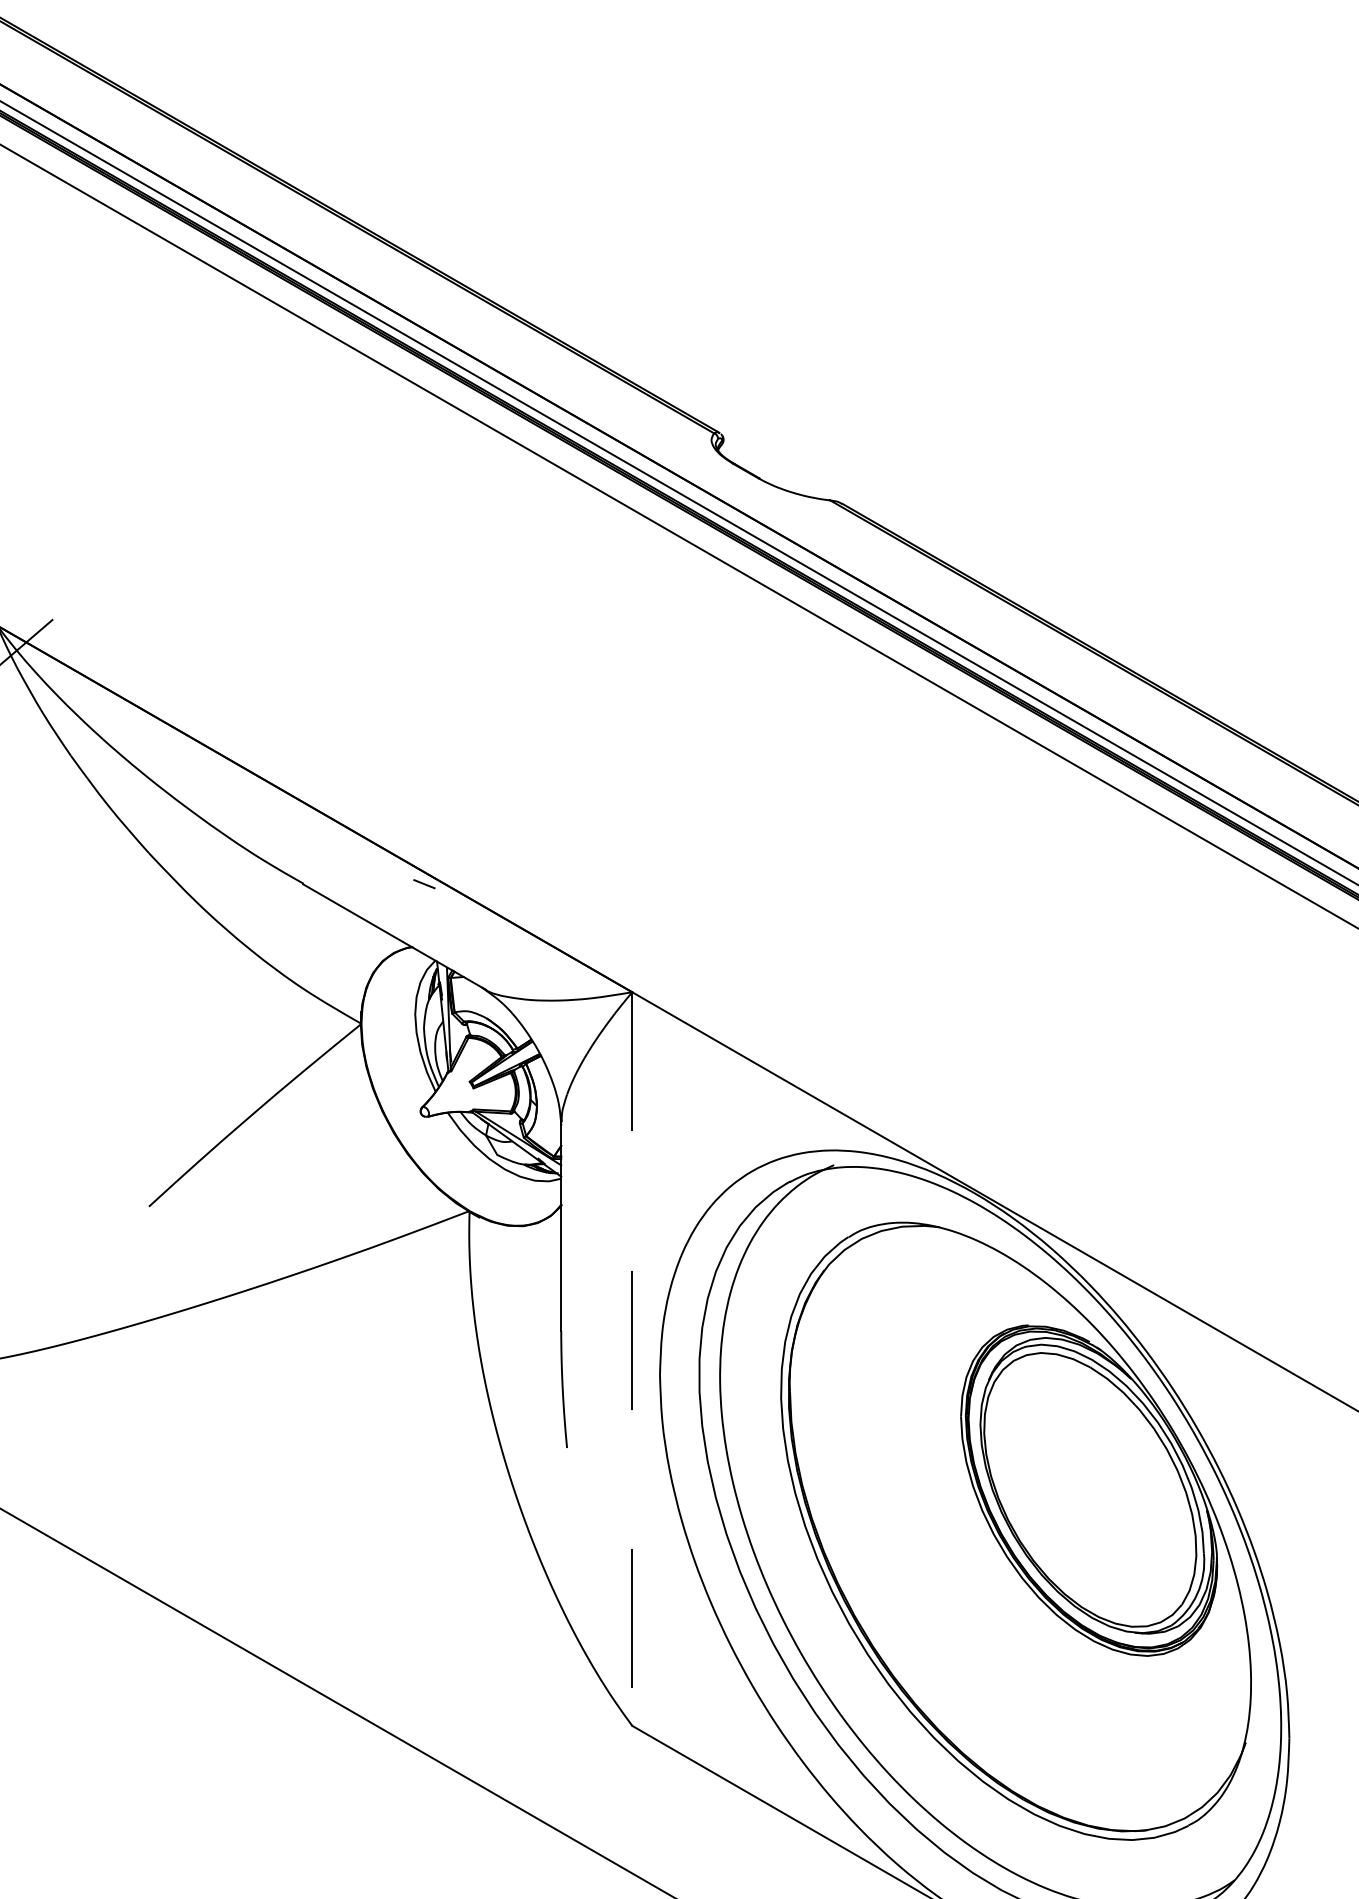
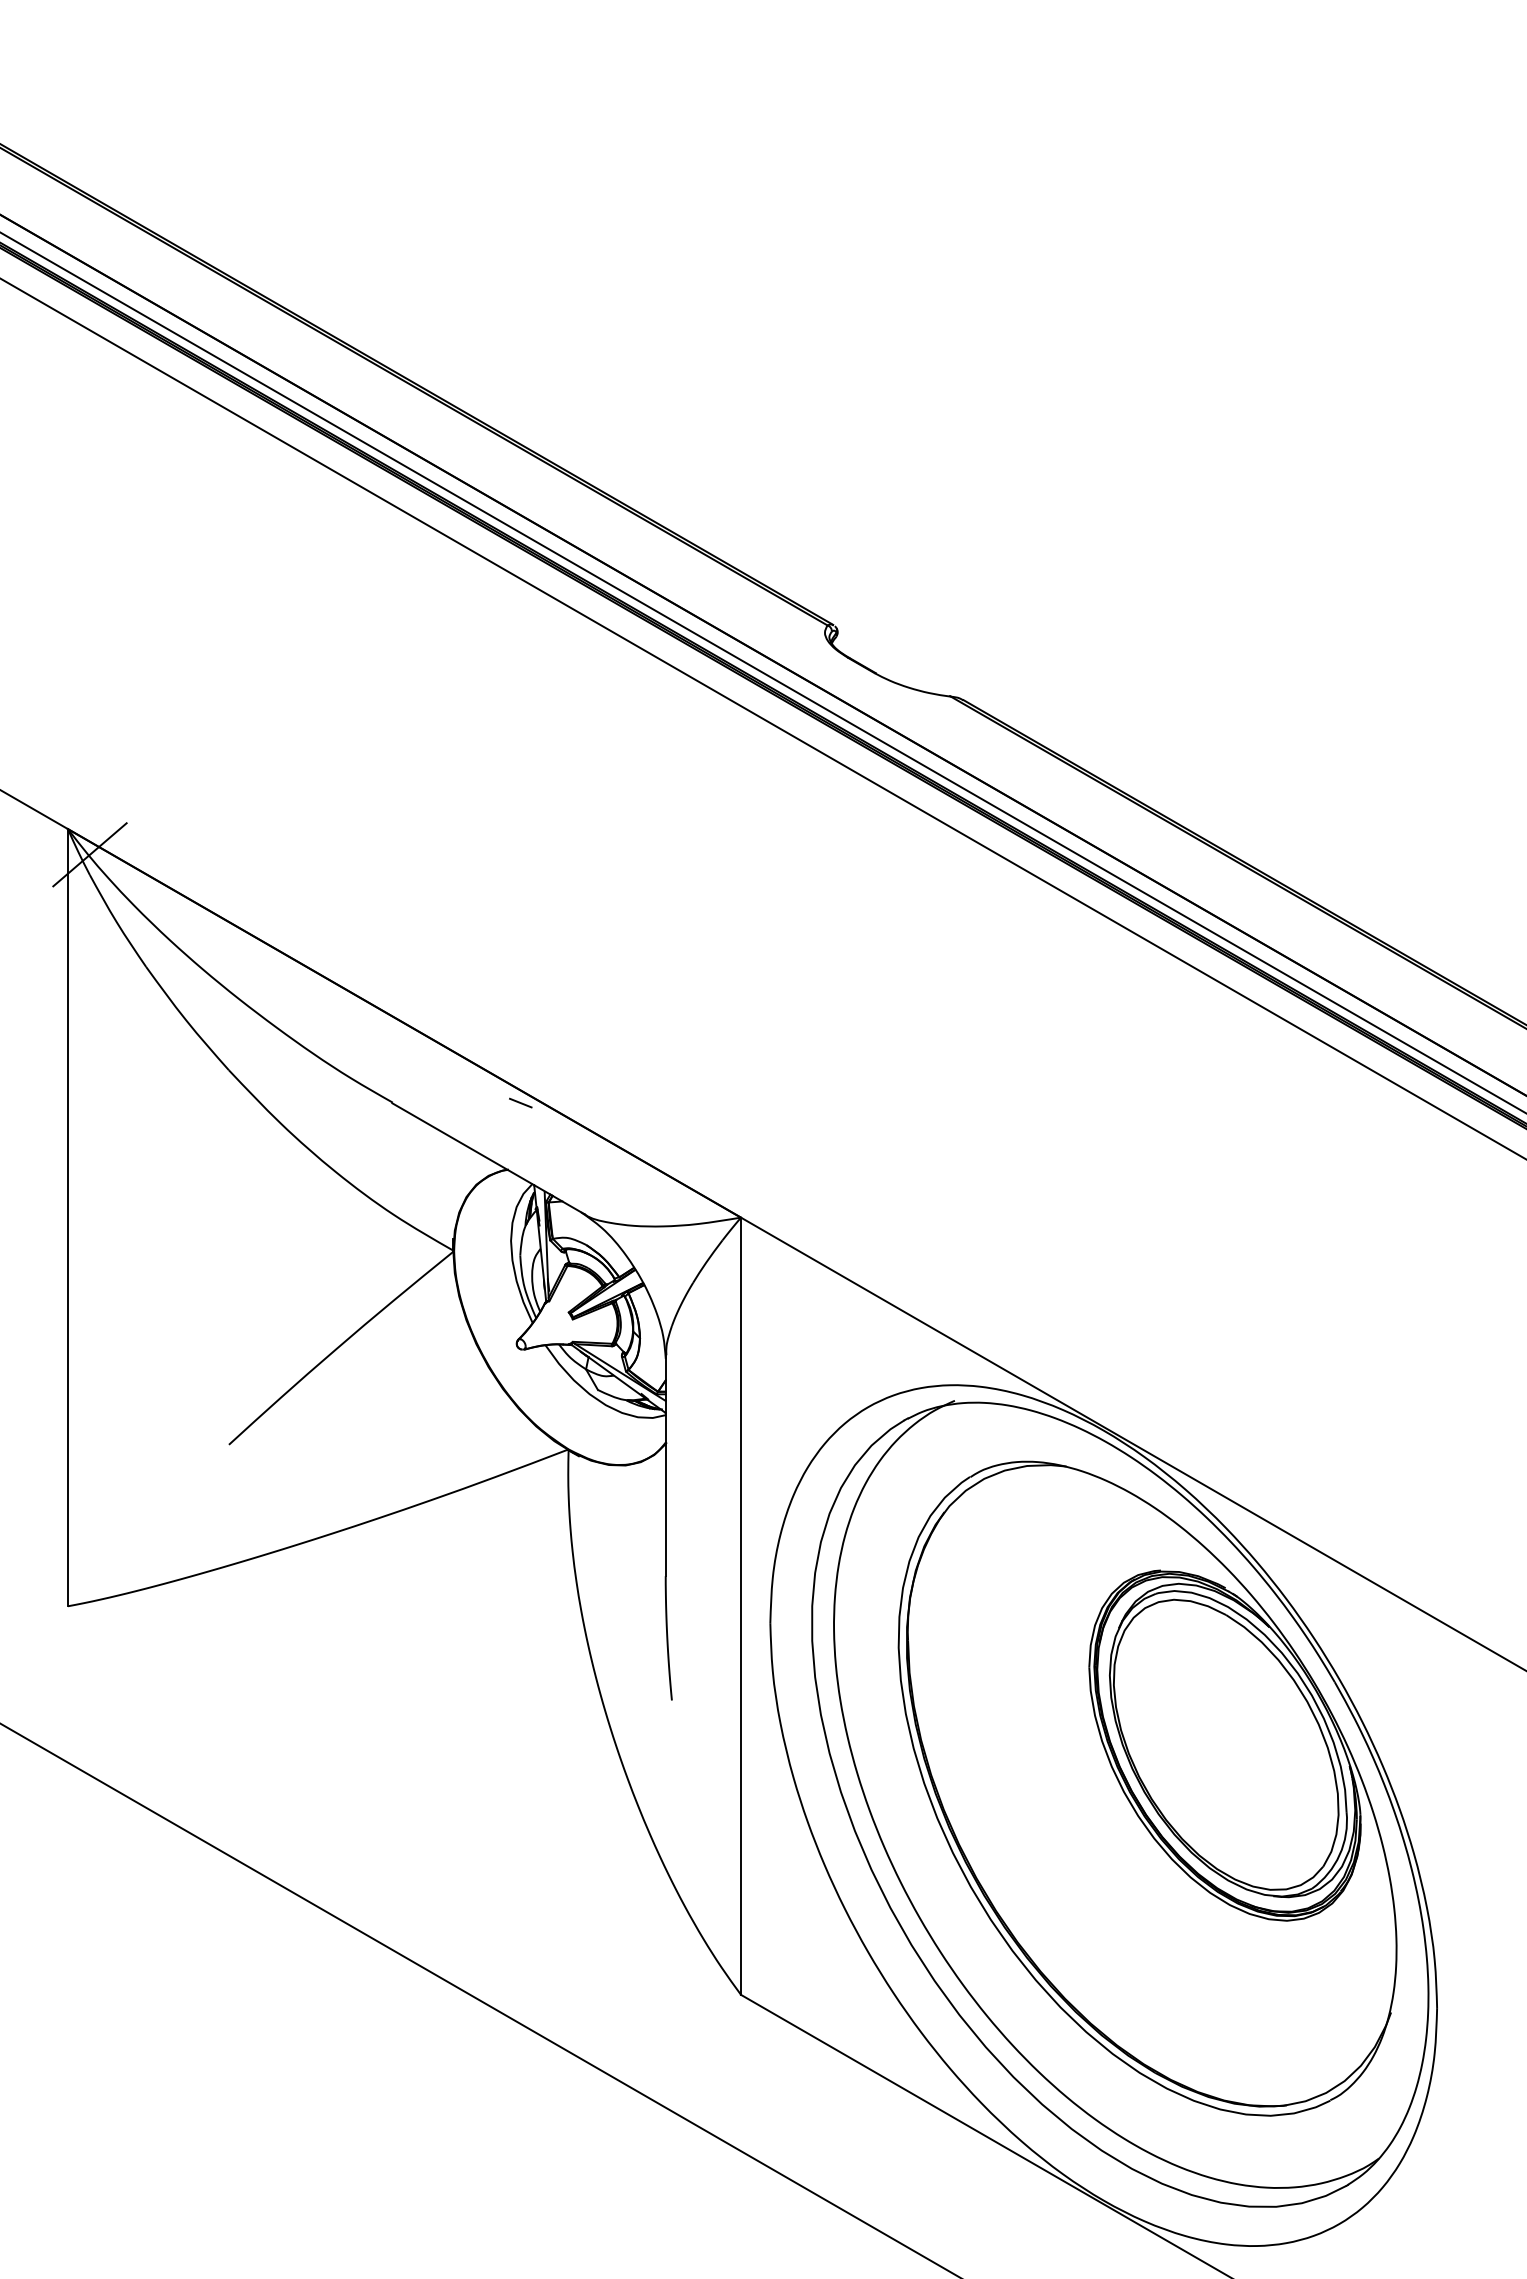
line: (632, 1359) -> (741, 1606), dashed -> solid

